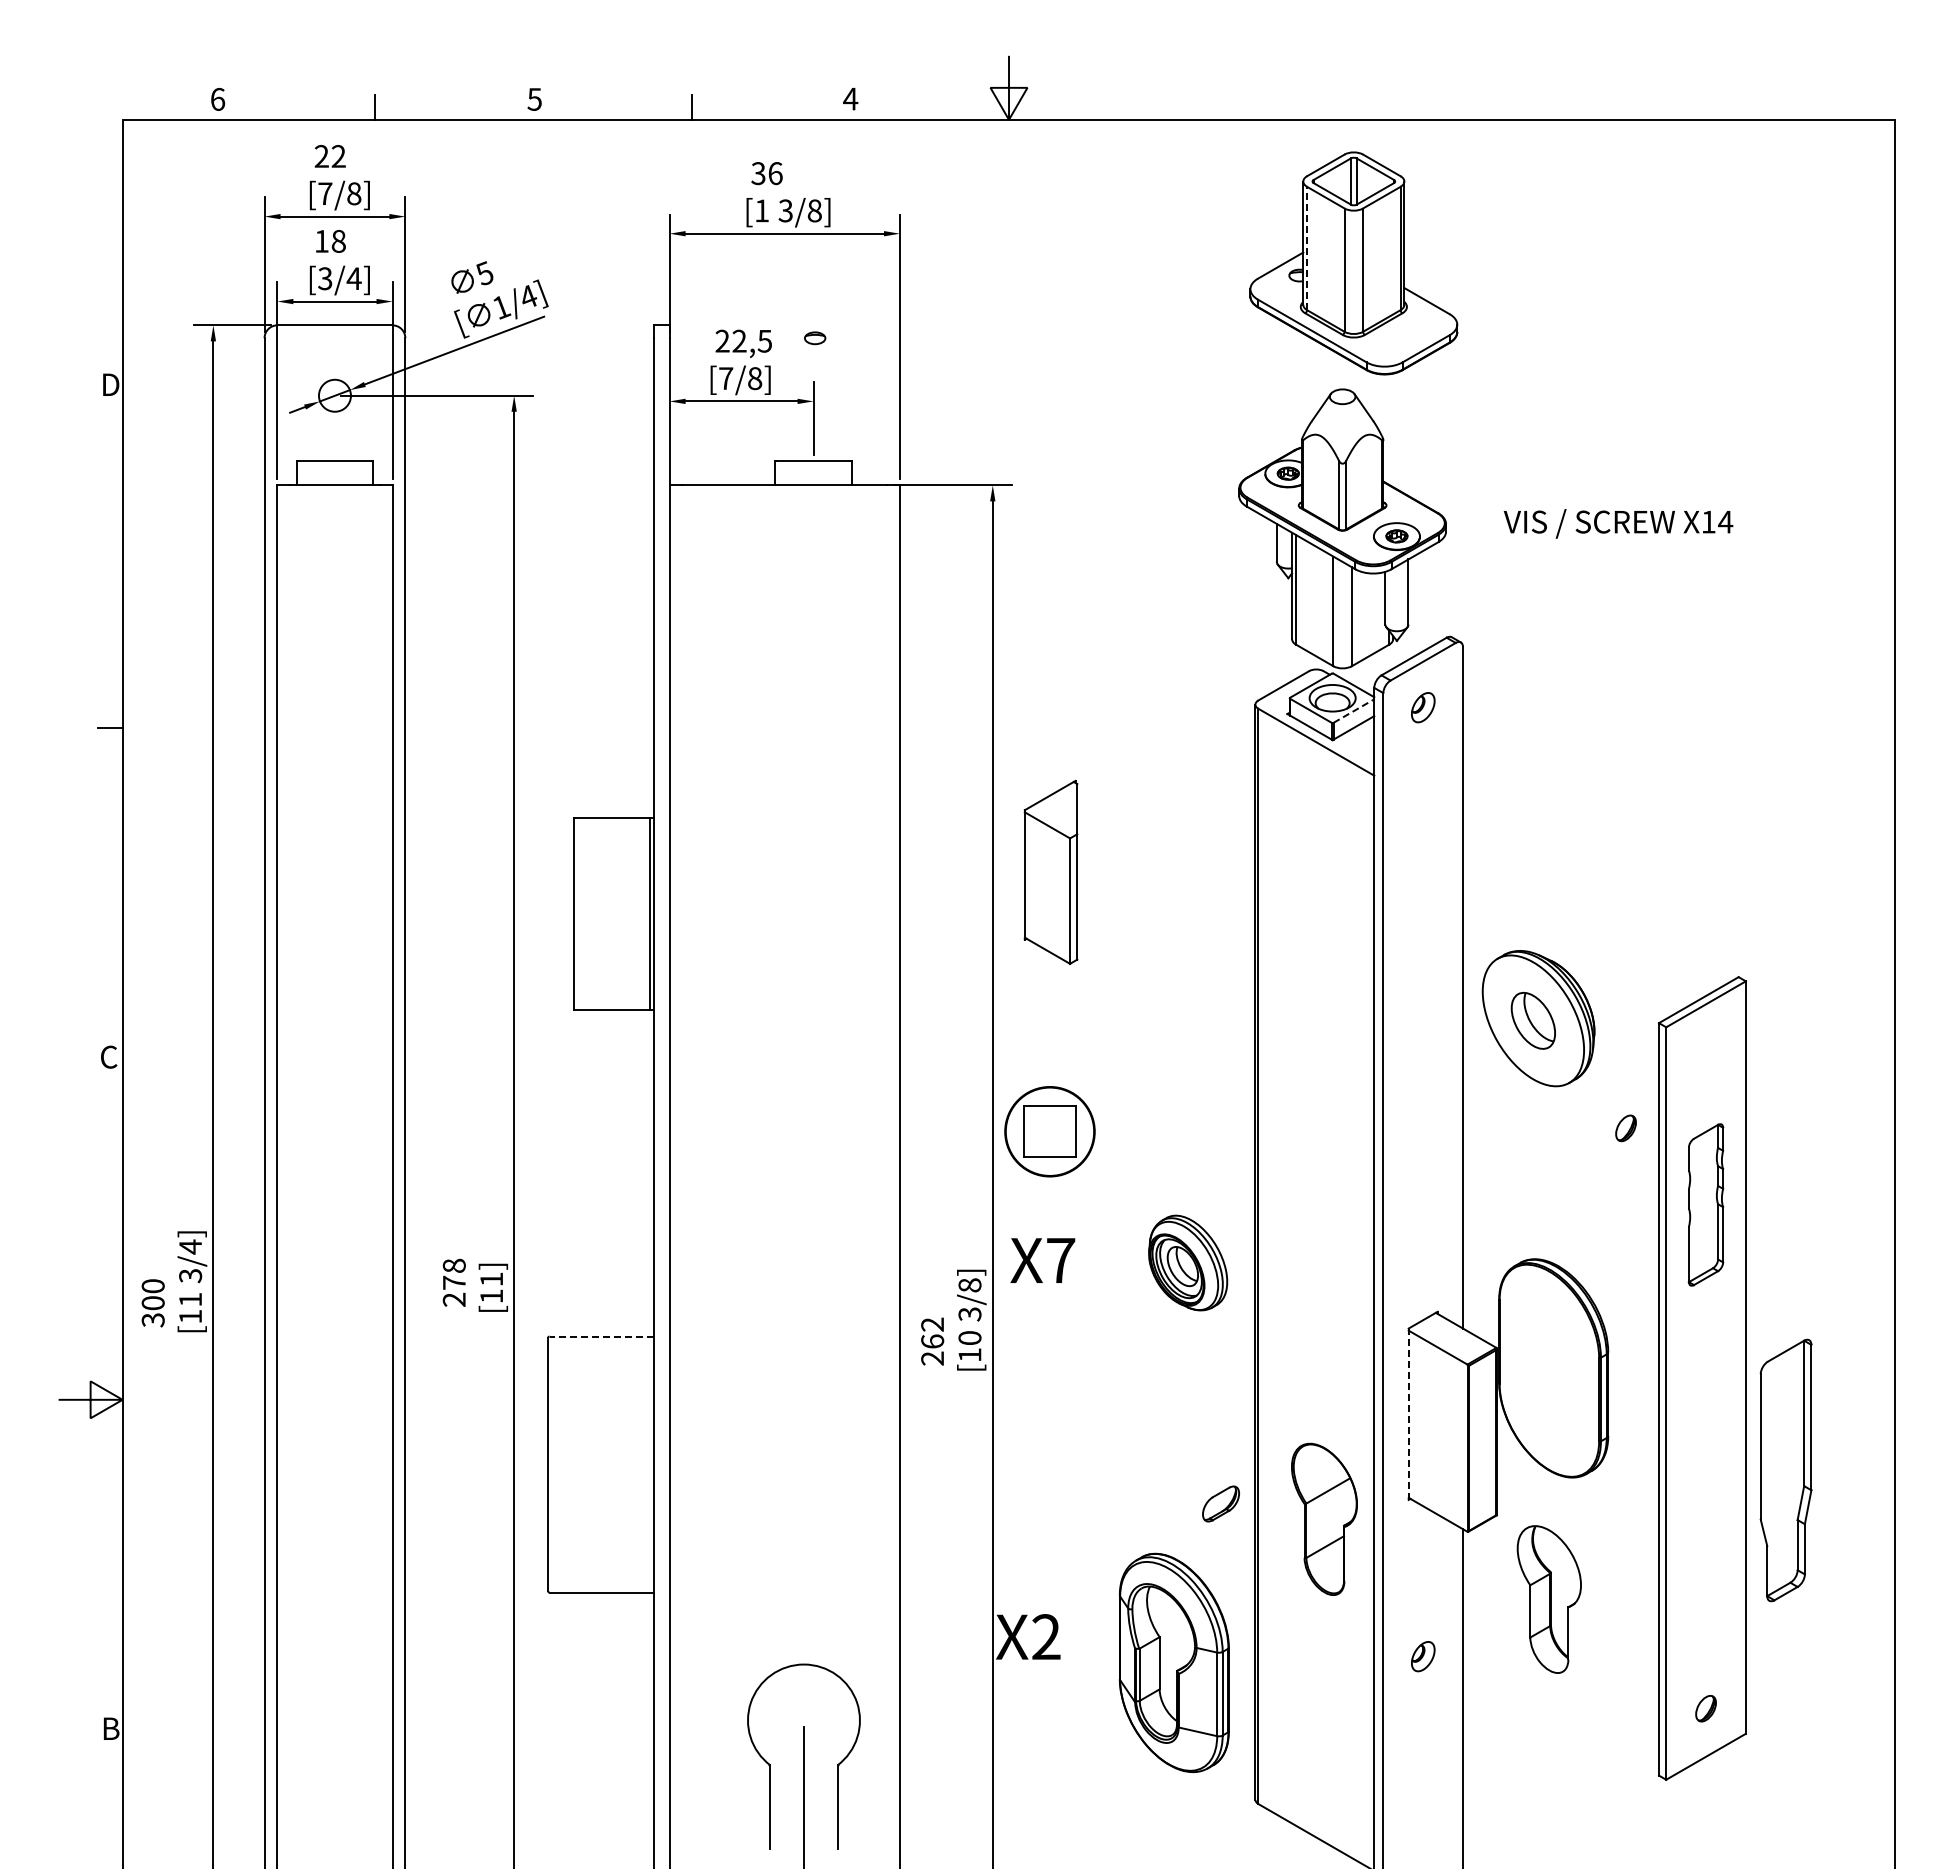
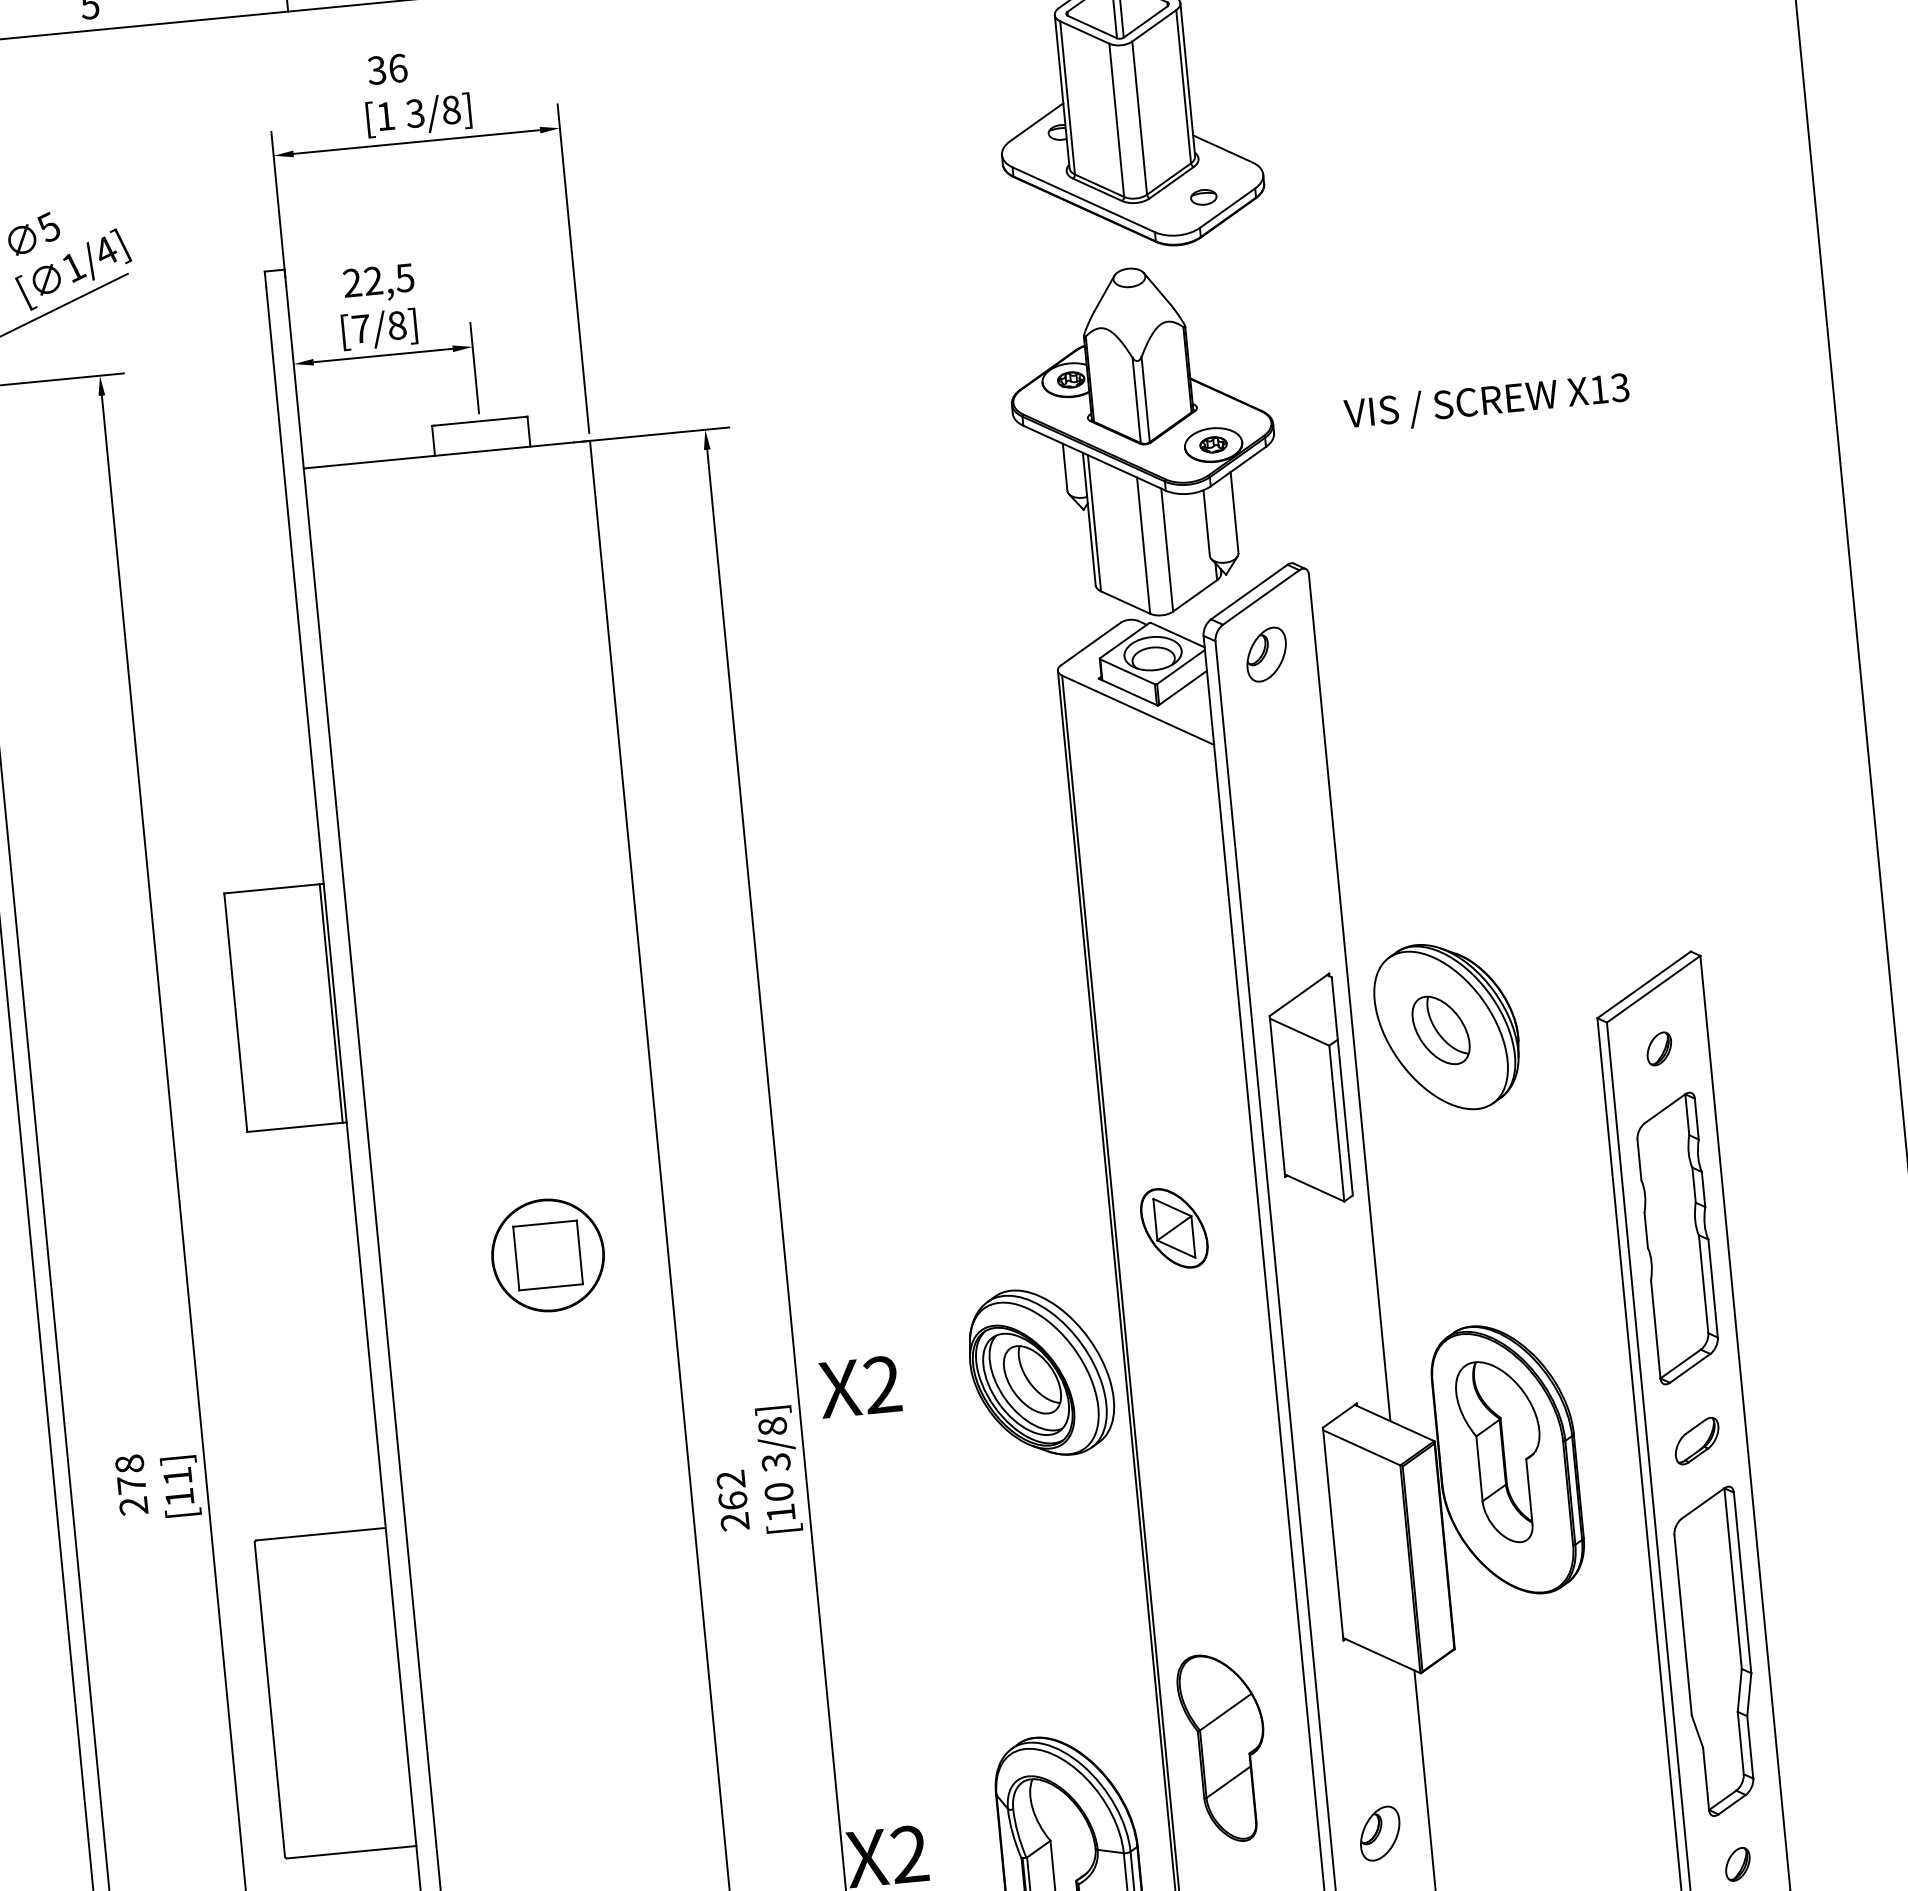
line: (1307, 248) -> (1068, 97), dashed -> solid
part: (815, 338) -> (1204, 197), moved
text: (1725, 521) -> (1620, 387), X14 -> X13
part: (1423, 707) -> (1267, 654), size x1.43
line: (1353, 711) -> (1180, 667), dashed -> solid
part: (1050, 871) -> (1308, 1089), moved
part: (1625, 1128) -> (1658, 1049), moved
part: (1049, 1131) -> (547, 1255), moved
part: (1305, 1157) -> (1174, 1227), added
part: (1705, 1204) -> (1676, 1238), size x1.43
text: (1060, 1259) -> (882, 1383), X7 -> X2
part: (1187, 1262) -> (1040, 1372), size x1.43
line: (601, 1336) -> (321, 1534), dashed -> solid
line: (1408, 1414) -> (1333, 1534), dashed -> solid
part: (1785, 1470) -> (1716, 1651), moved
part: (1220, 1503) -> (1696, 1440), moved
part: (1324, 1518) -> (1224, 1746), moved
part: (1548, 1599) -> (1500, 1451), moved
part: (1423, 1656) -> (1380, 1833), size x1.43

